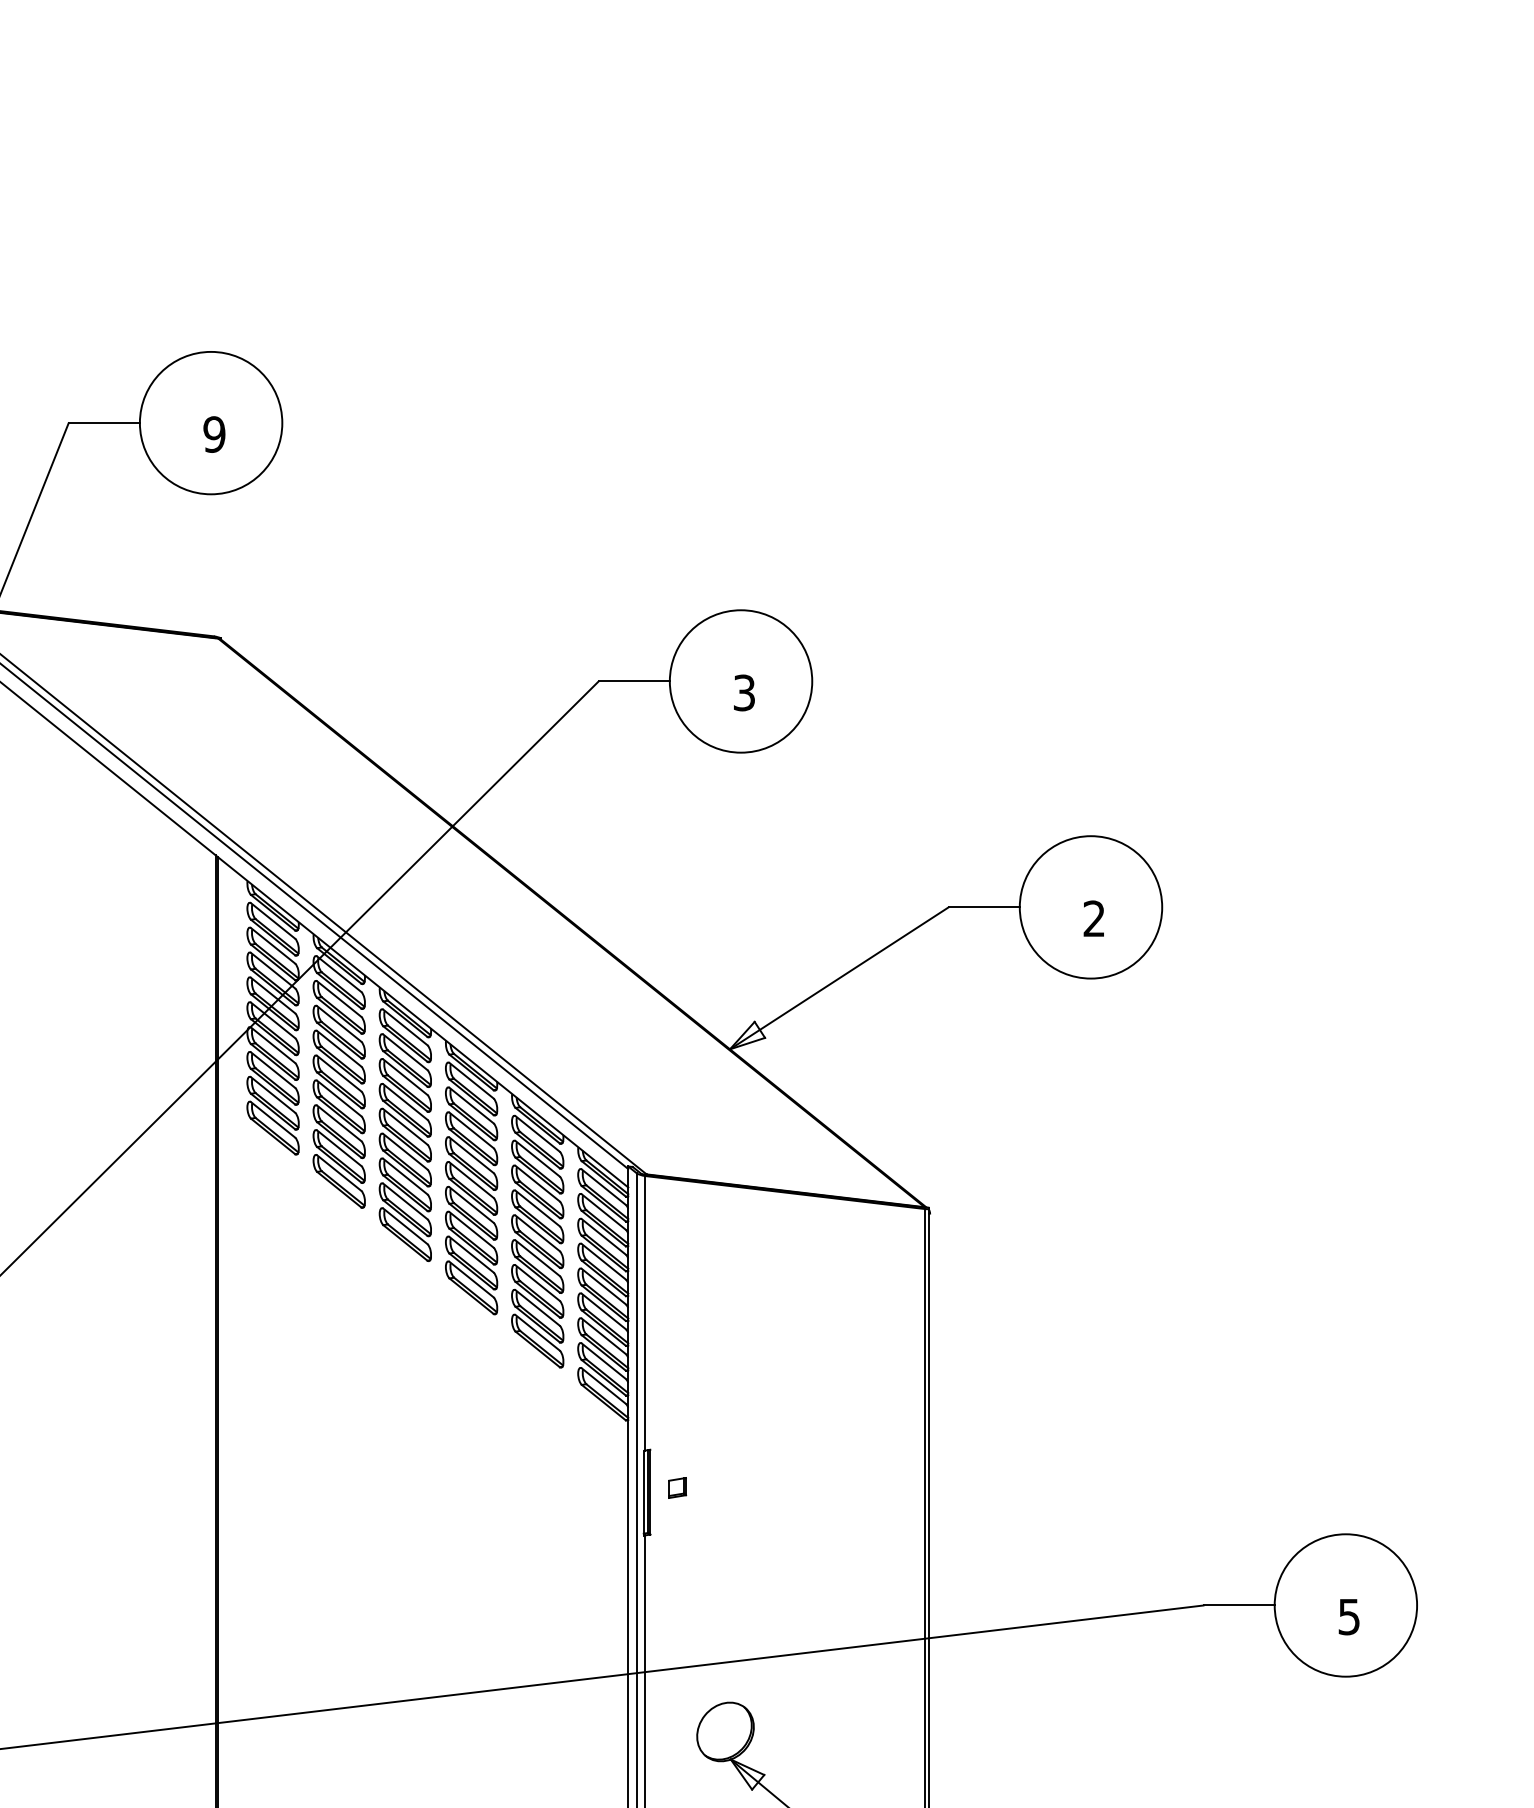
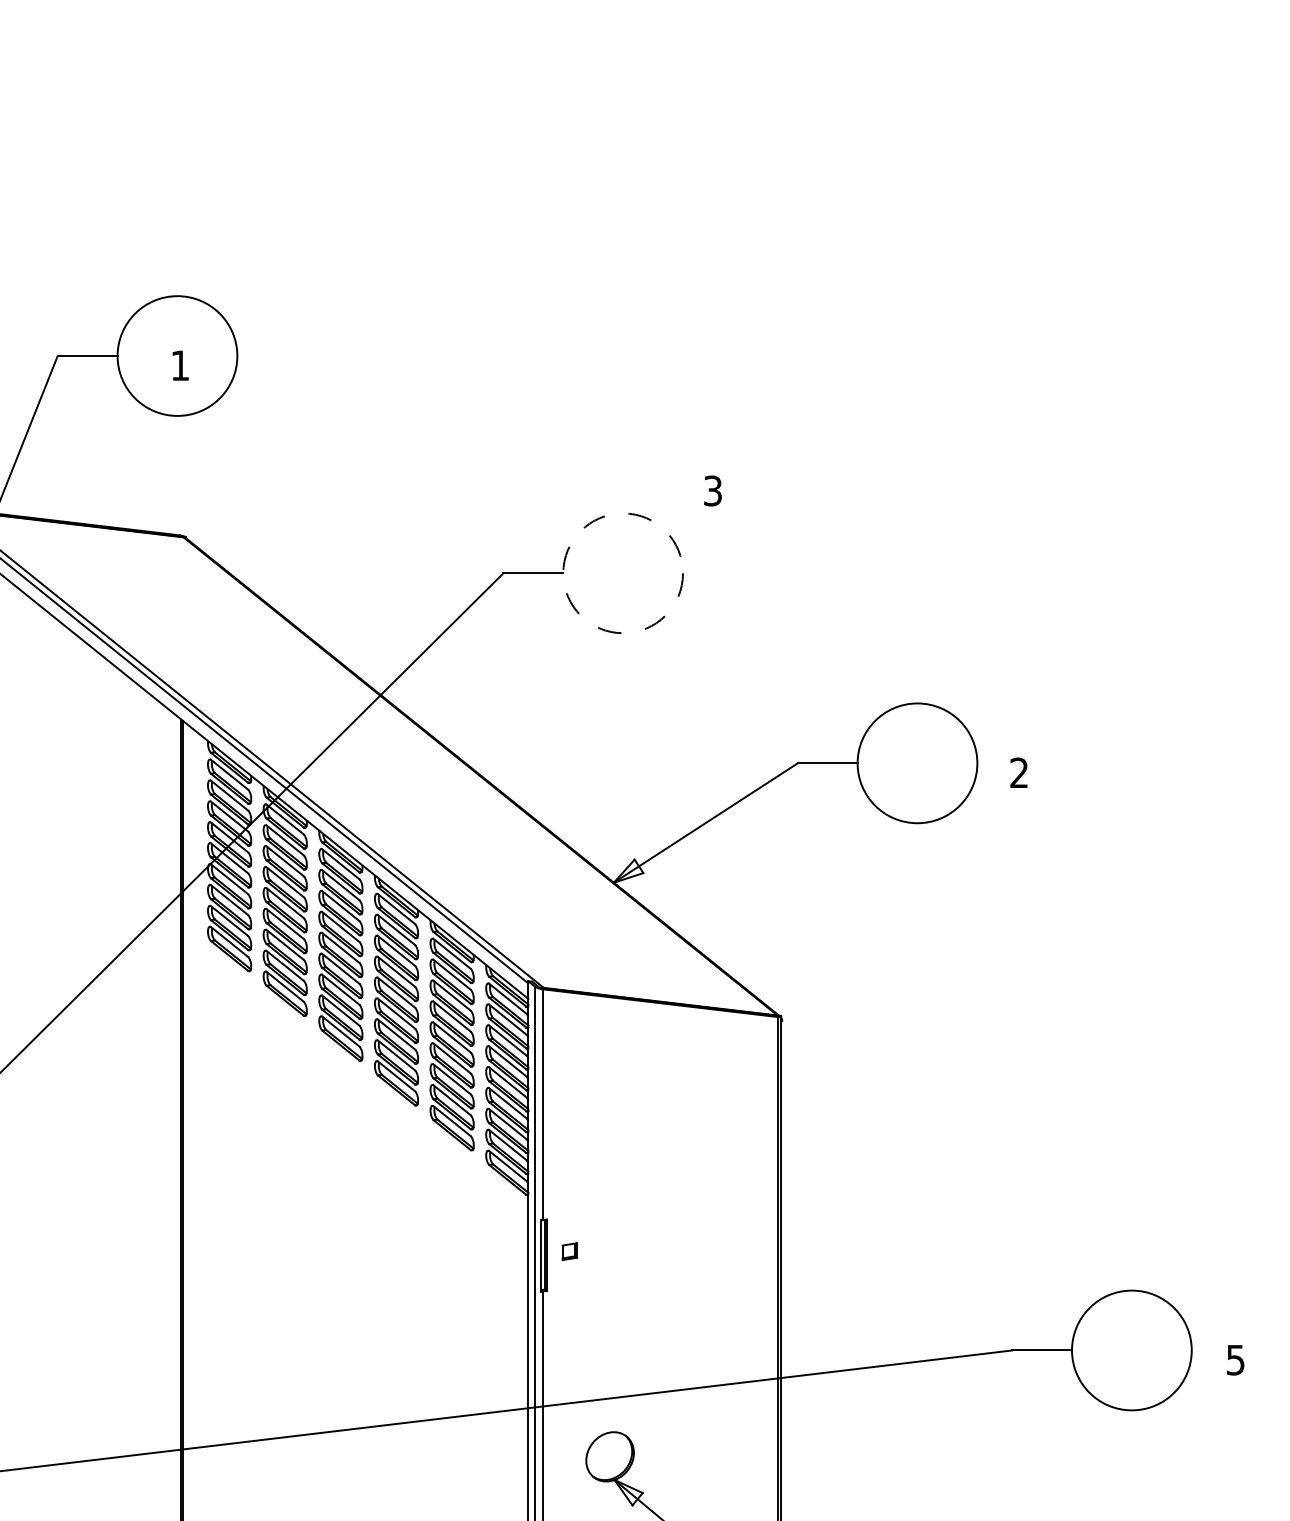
text: (214, 434) -> (180, 365), 9 -> 1
circle: (741, 681) -> (623, 573), solid -> dashed
text: (743, 692) -> (712, 490), moved
text: (1093, 918) -> (1018, 772), moved
text: (1349, 1617) -> (1235, 1360), moved

